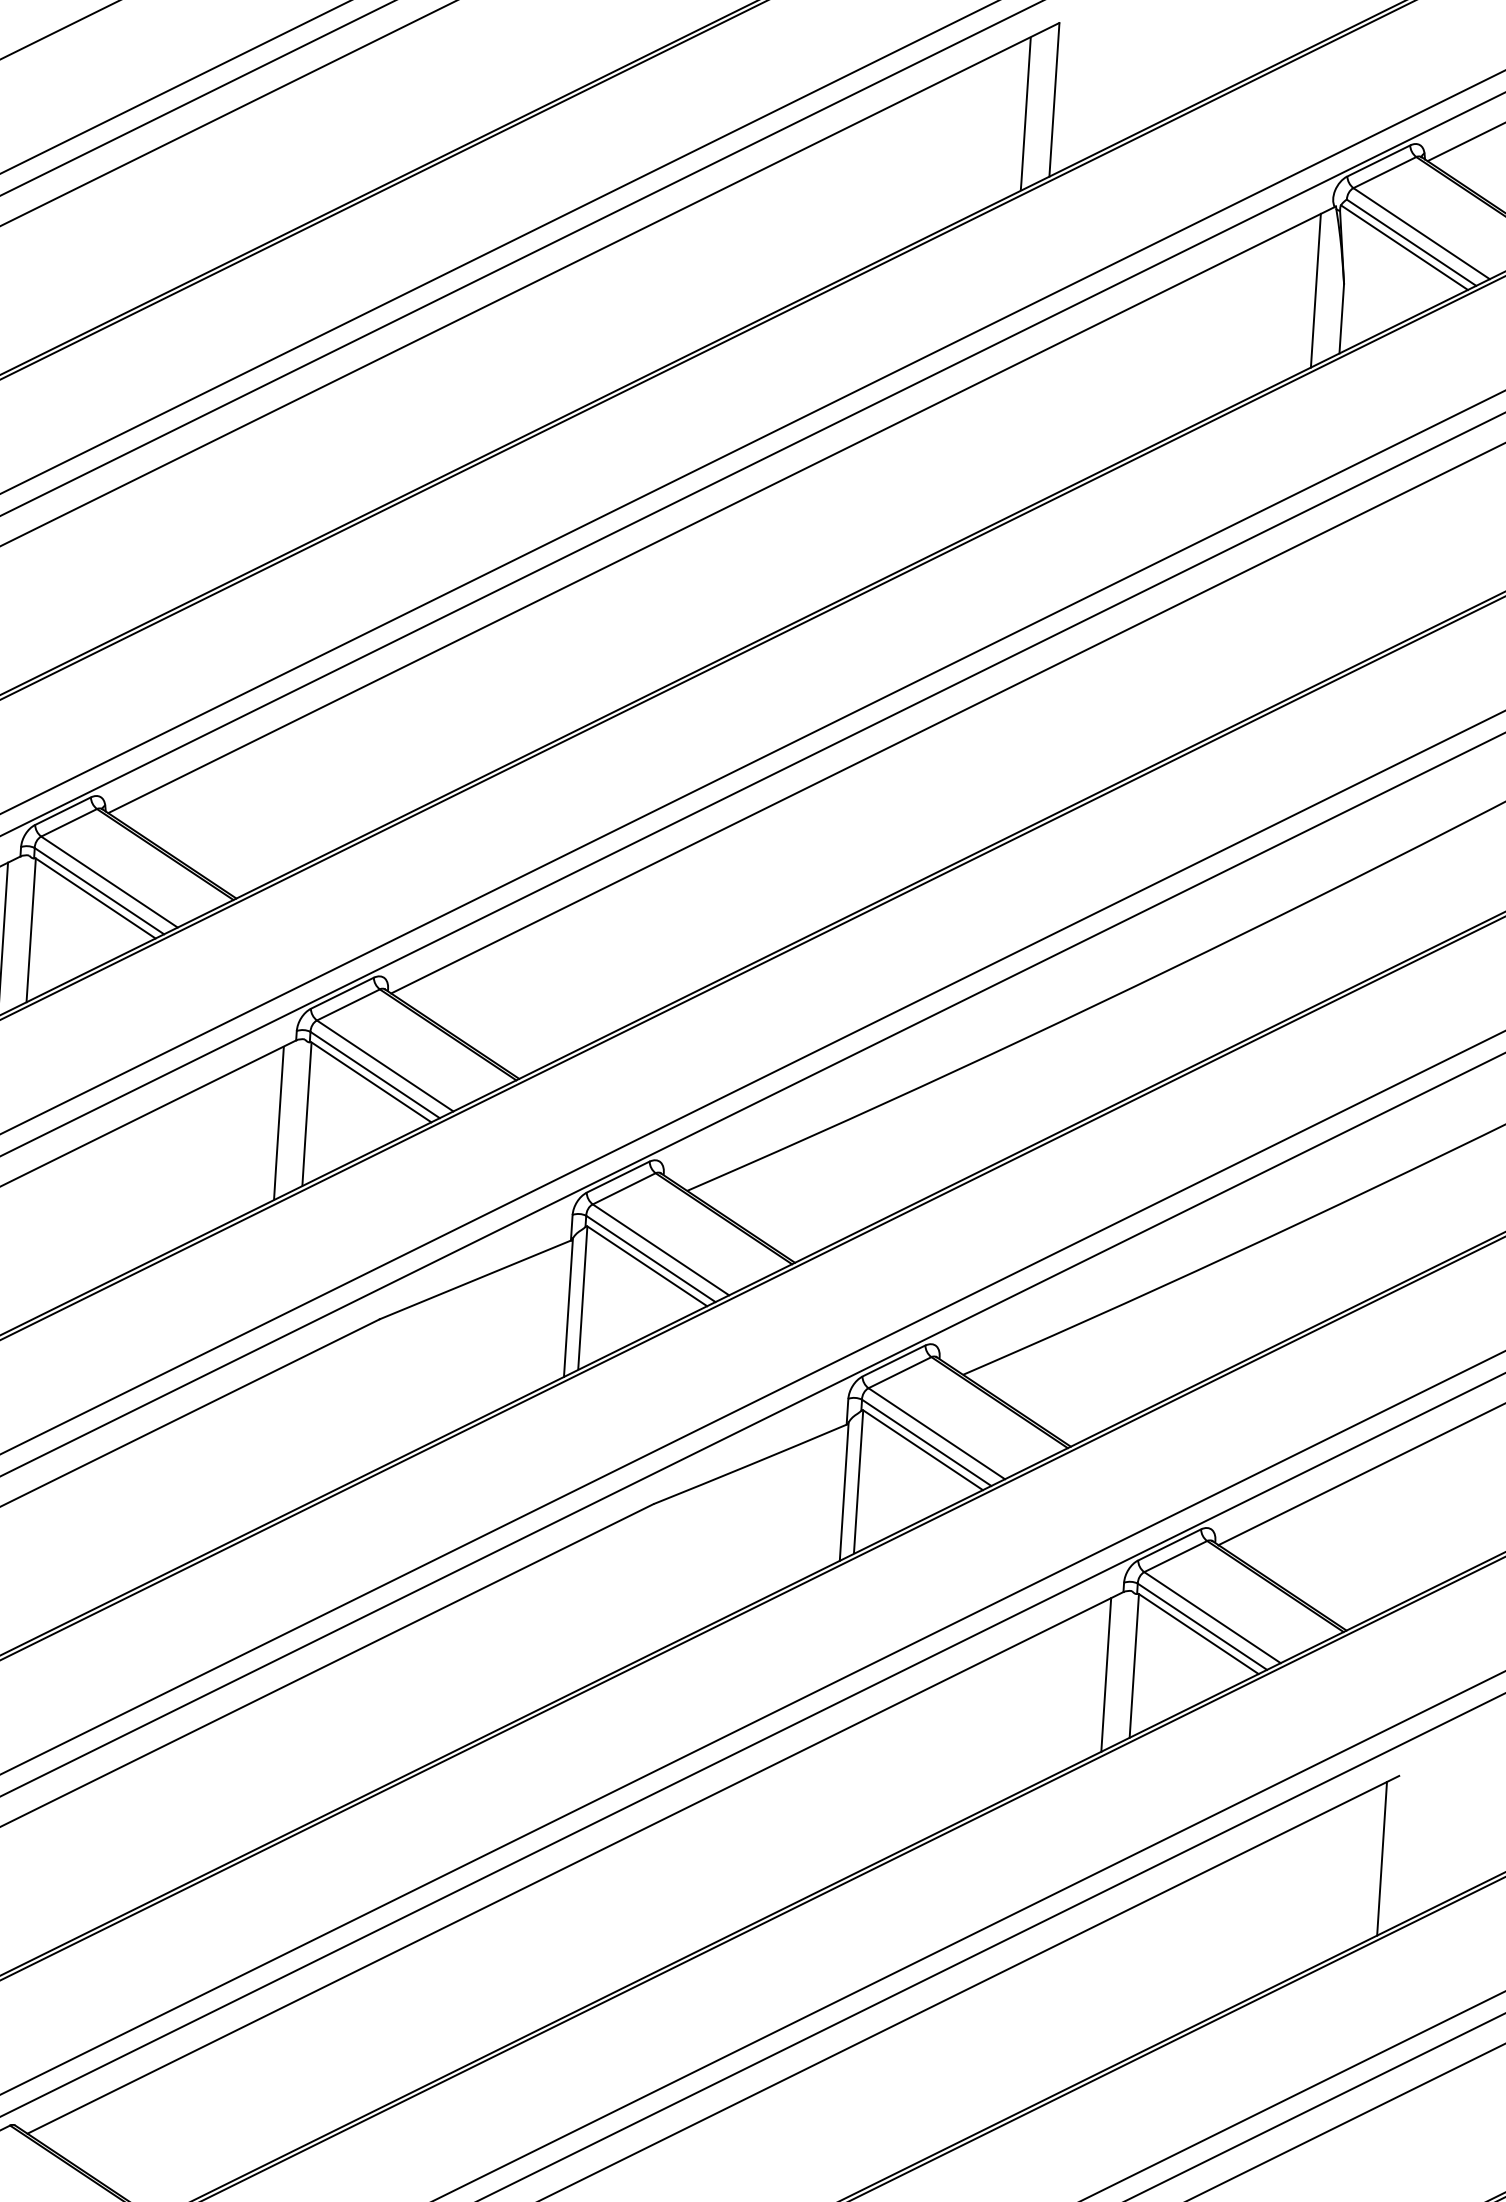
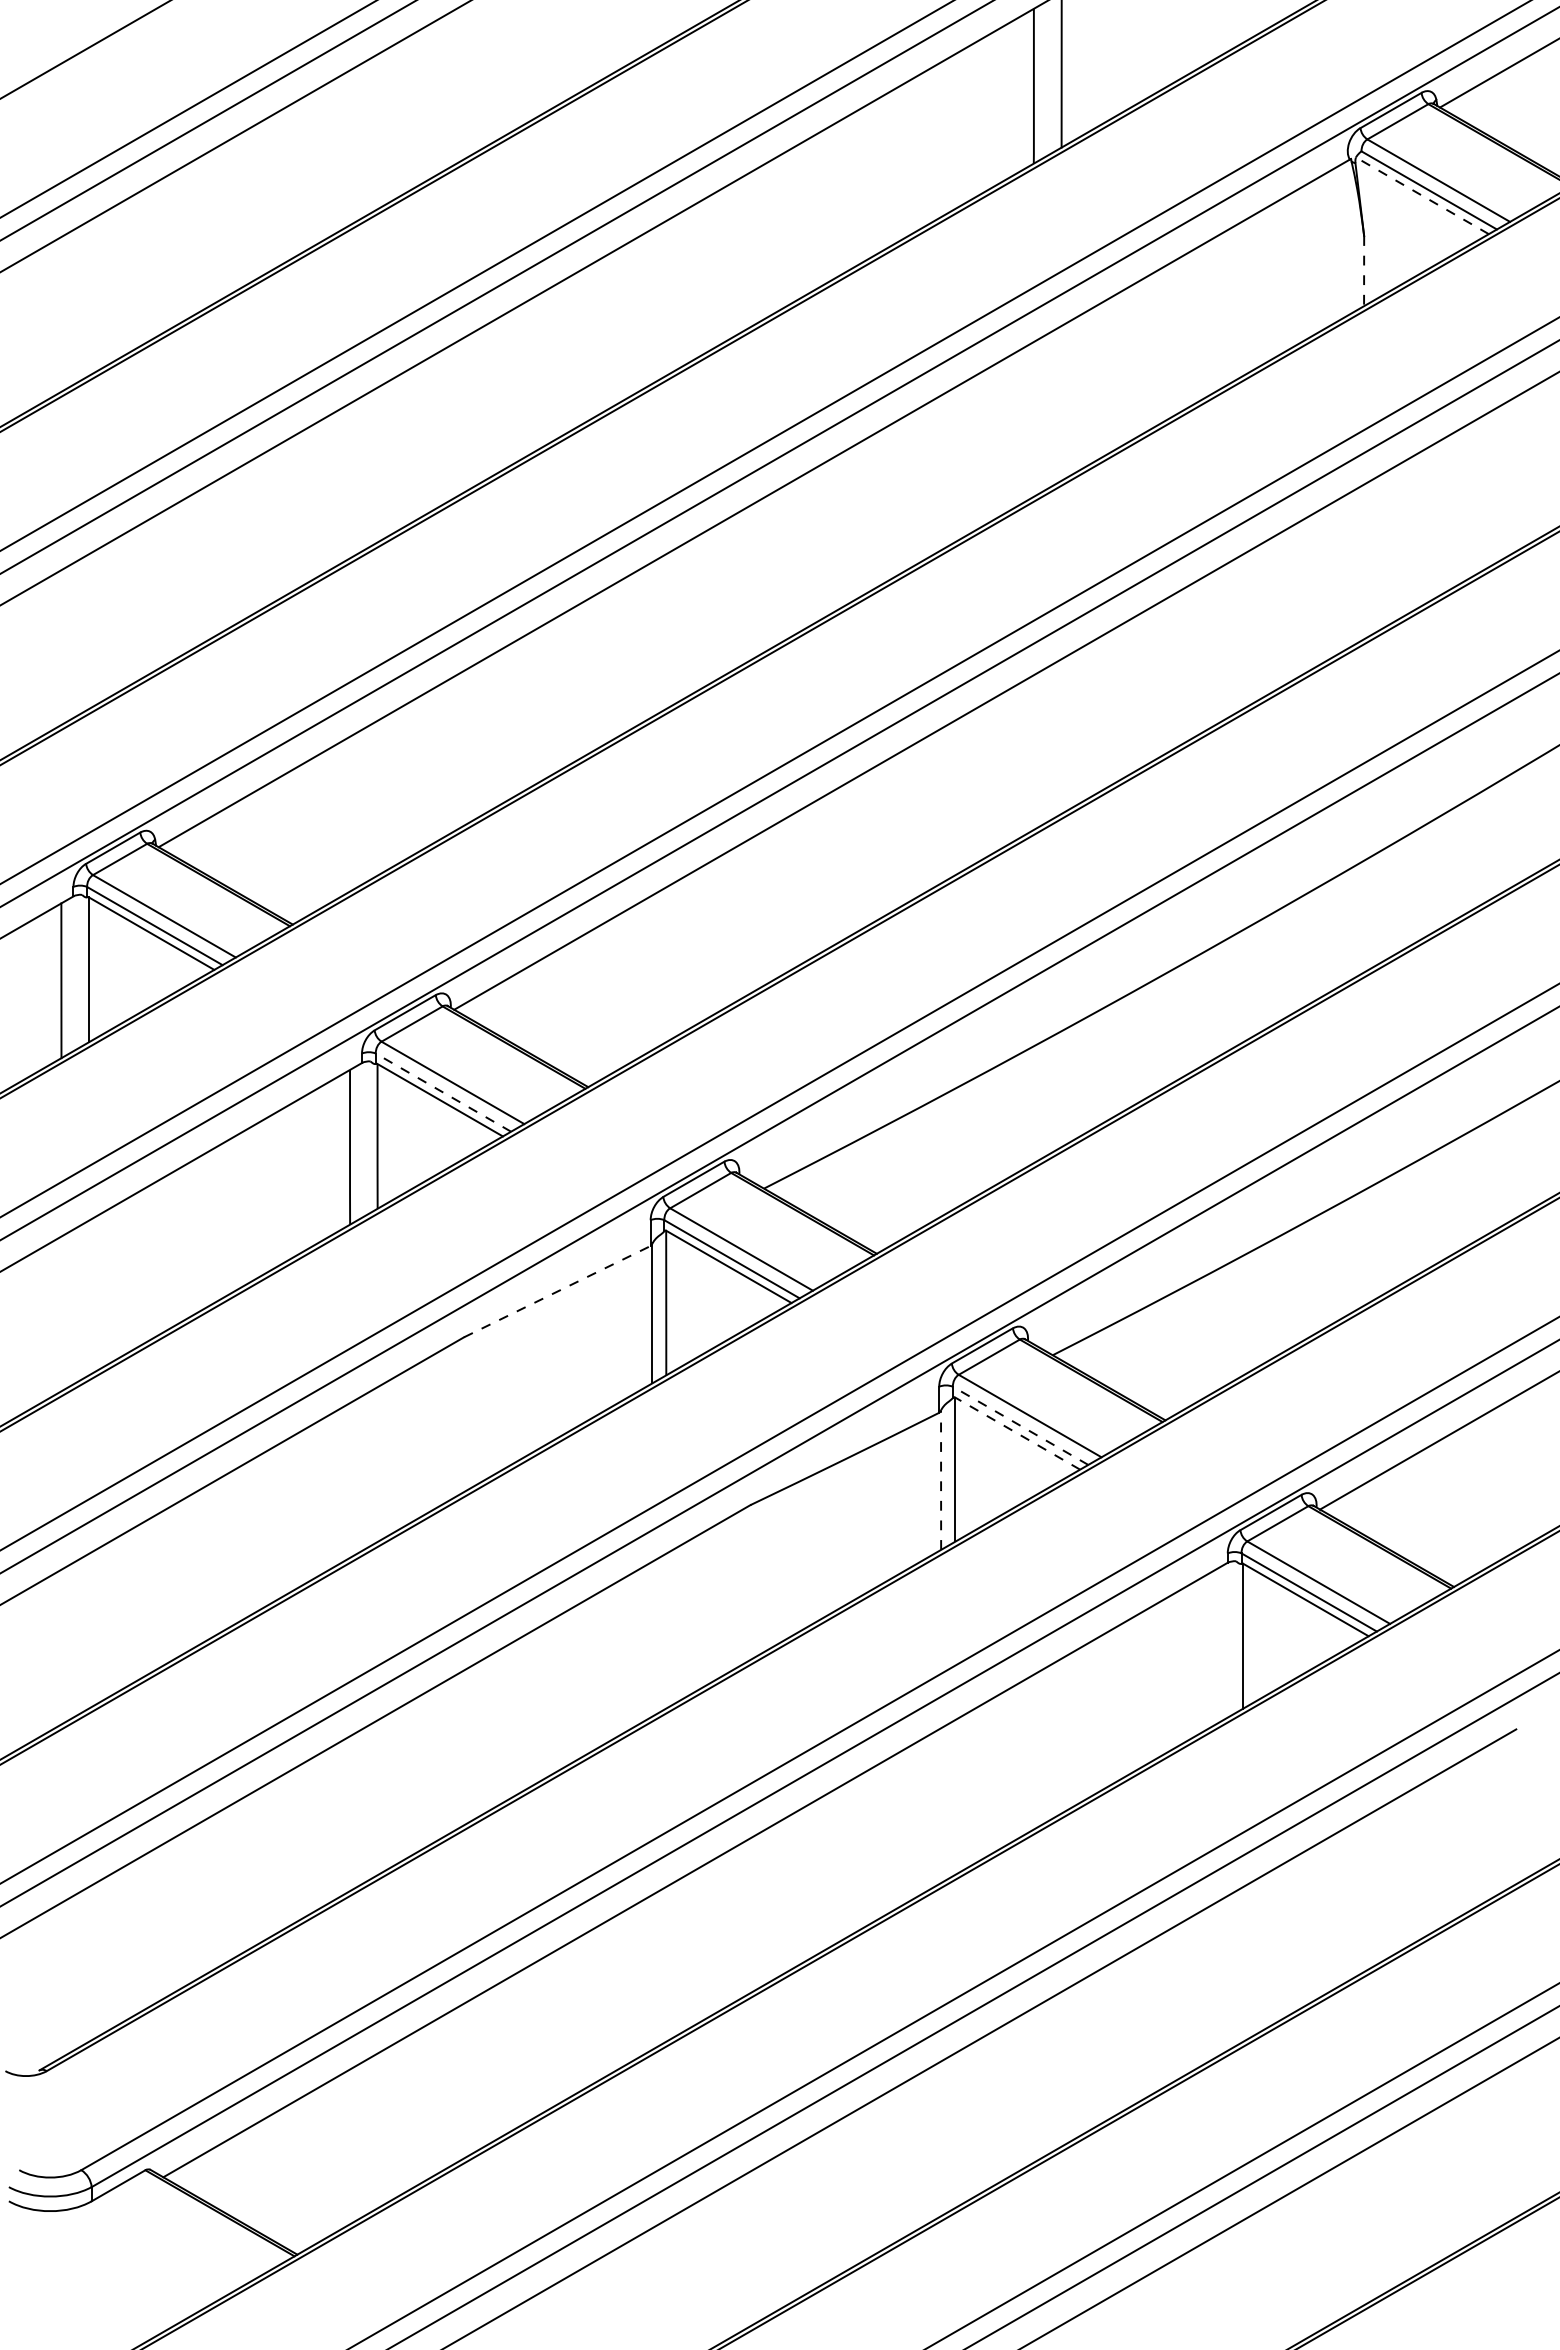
line: (1404, 247) -> (1422, 195), solid -> dashed
line: (1316, 290) -> (1336, 244), removed
line: (1342, 319) -> (1364, 271), solid -> dashed
line: (375, 1074) -> (443, 1092), solid -> dashed
line: (475, 1279) -> (557, 1291), solid -> dashed
line: (926, 1442) -> (1020, 1425), solid -> dashed
line: (923, 1450) -> (1017, 1433), solid -> dashed
line: (844, 1492) -> (941, 1480), solid -> dashed
line: (1105, 1674) -> (1215, 1646), removed
line: (1382, 1858) -> (1504, 1813), removed

